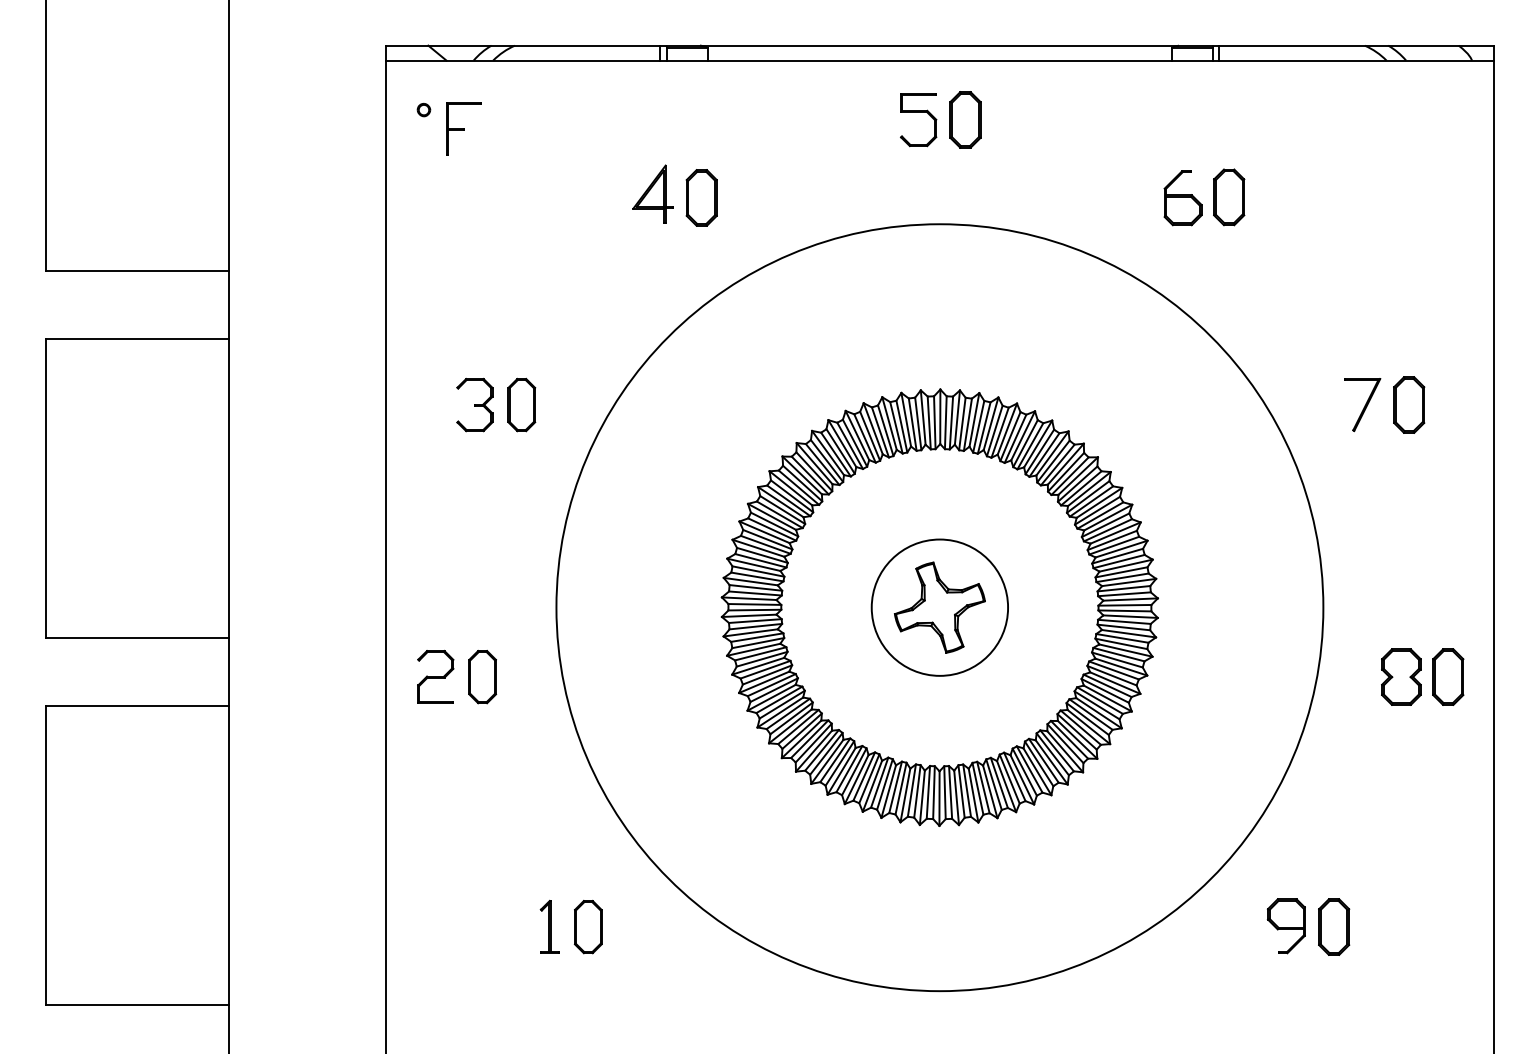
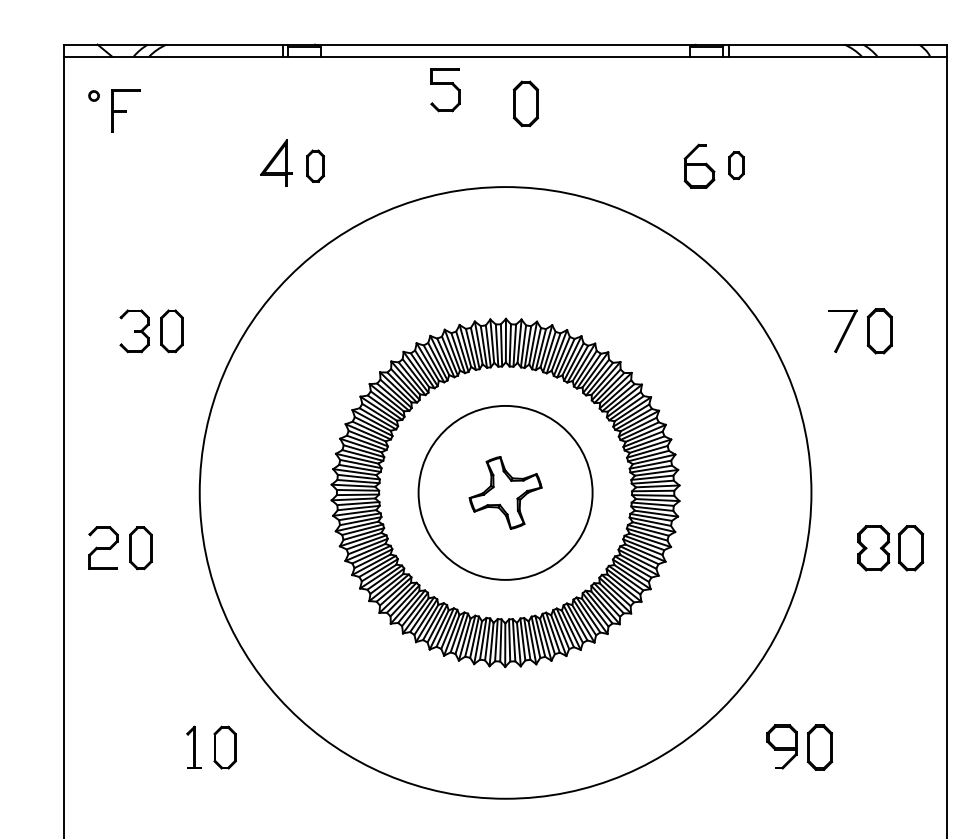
part: (918, 112) -> (445, 84), moved
part: (701, 197) -> (315, 165), size x0.7
part: (1229, 197) -> (736, 165), size x0.6
circle: (939, 607) -> (505, 492), size x1.6

